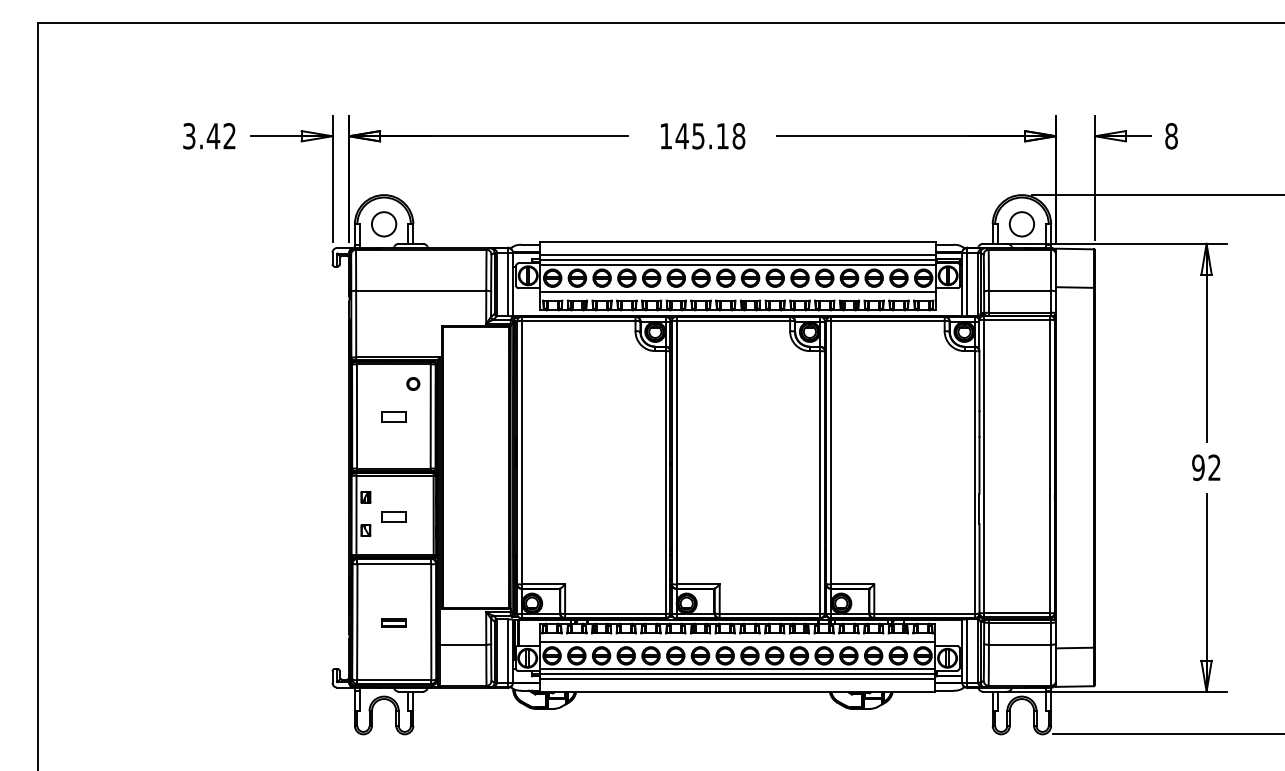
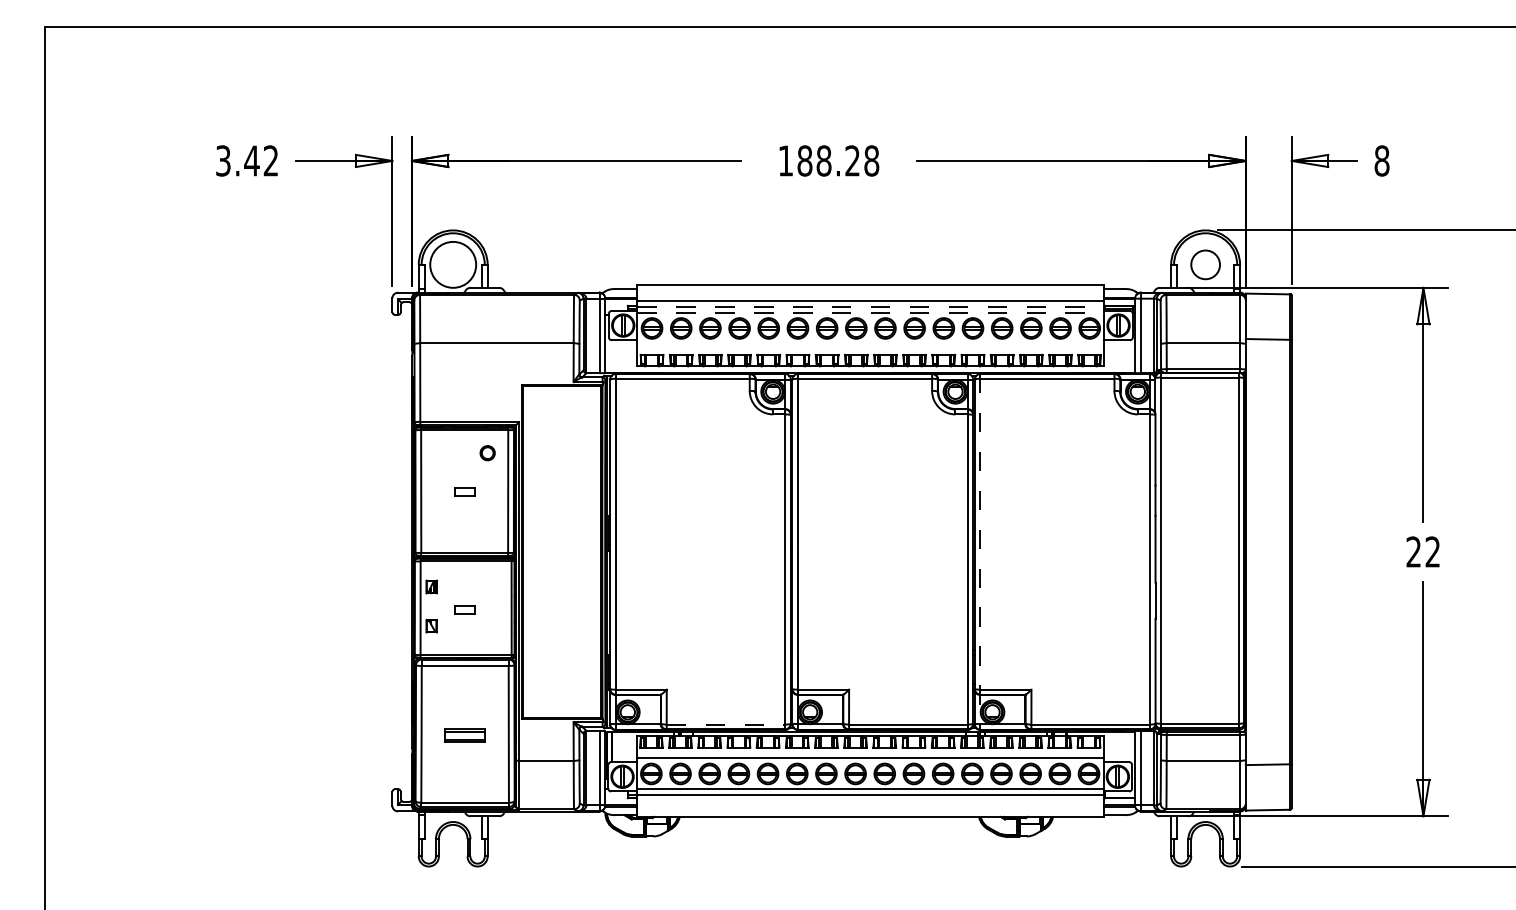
text: (702, 135) -> (828, 160), 145.18 -> 188.28
circle: (383, 224) -> (452, 264), size x1.6
line: (738, 260) -> (871, 307), solid -> dashed
line: (738, 265) -> (871, 313), solid -> dashed
line: (737, 291) -> (870, 344), removed
part: (393, 416) -> (464, 491), size x0.7
text: (1198, 467) -> (1413, 551), 92 -> 22
line: (831, 468) -> (980, 552), solid -> dashed
part: (393, 516) -> (464, 609), size x0.7
line: (615, 613) -> (726, 724), solid -> dashed
part: (393, 623) -> (464, 735), size x1.4
line: (737, 679) -> (869, 801), removed

